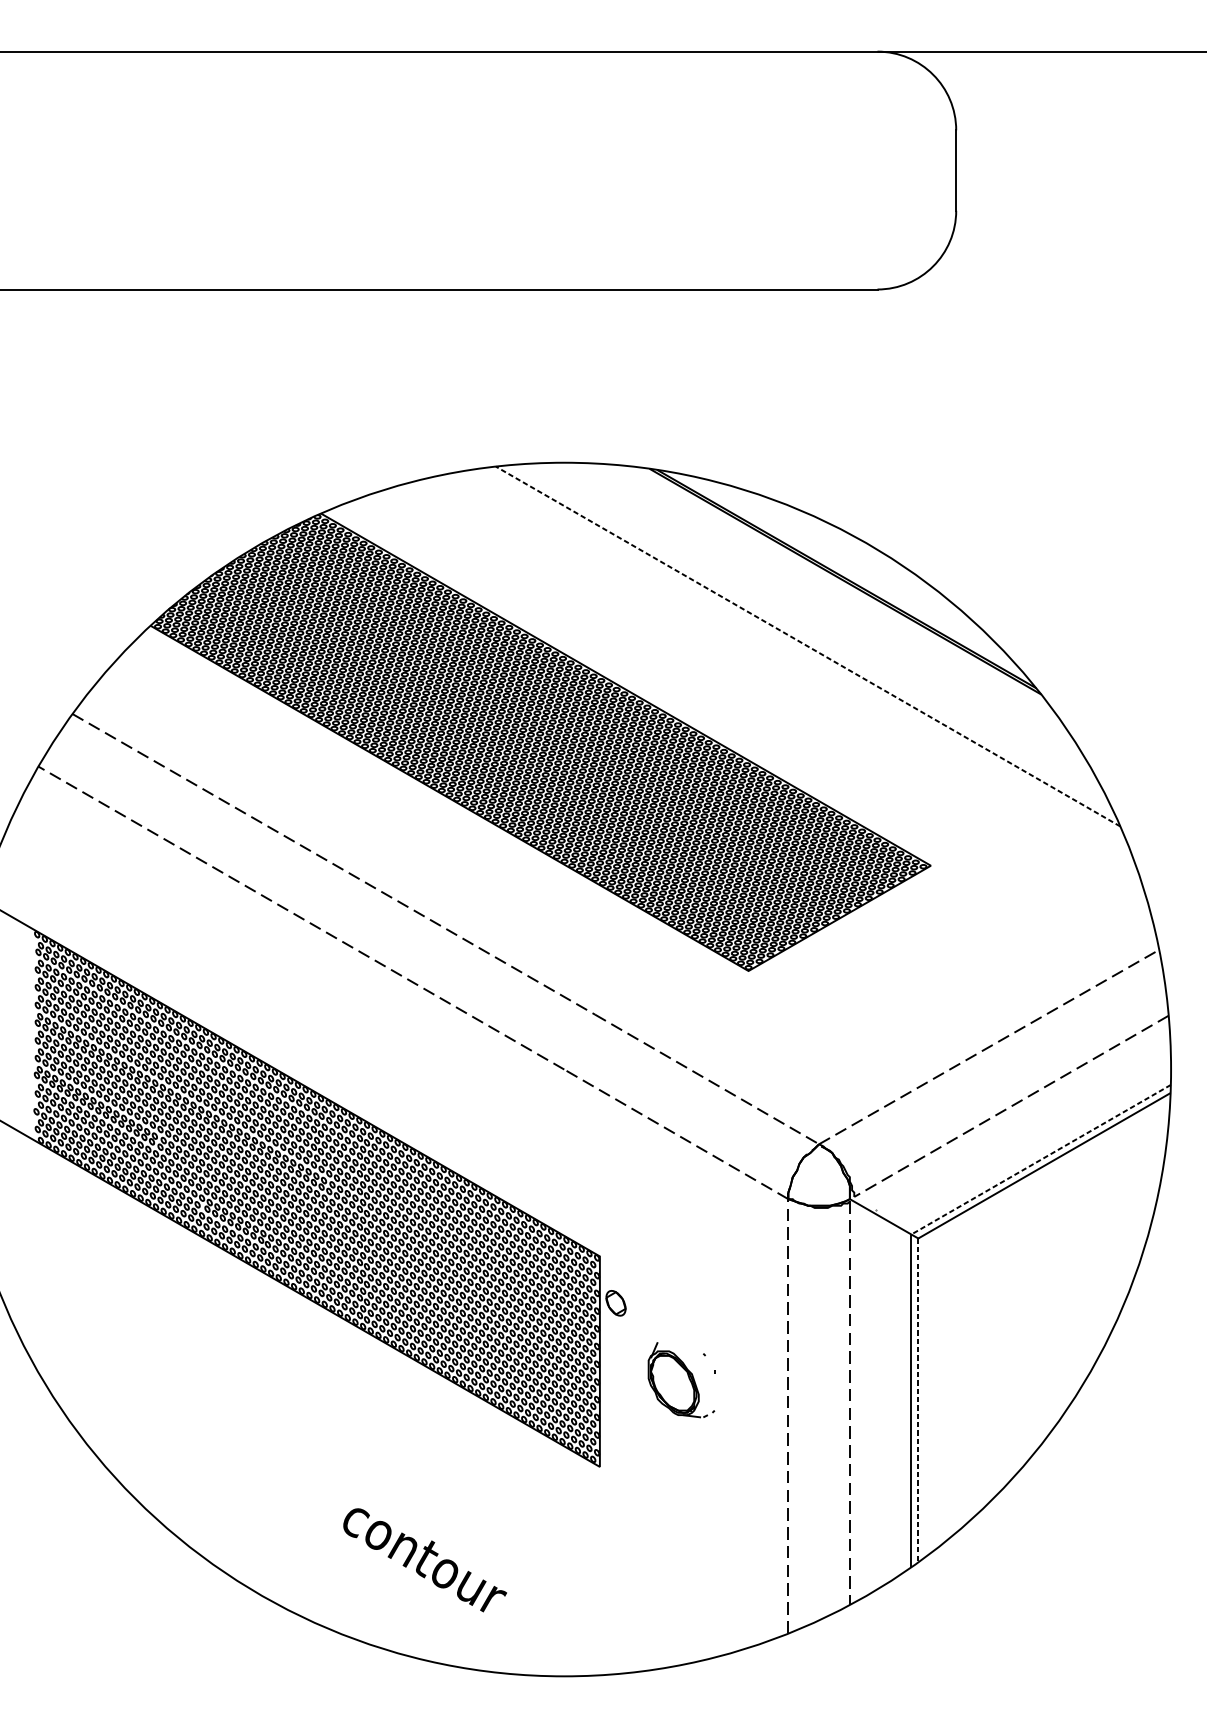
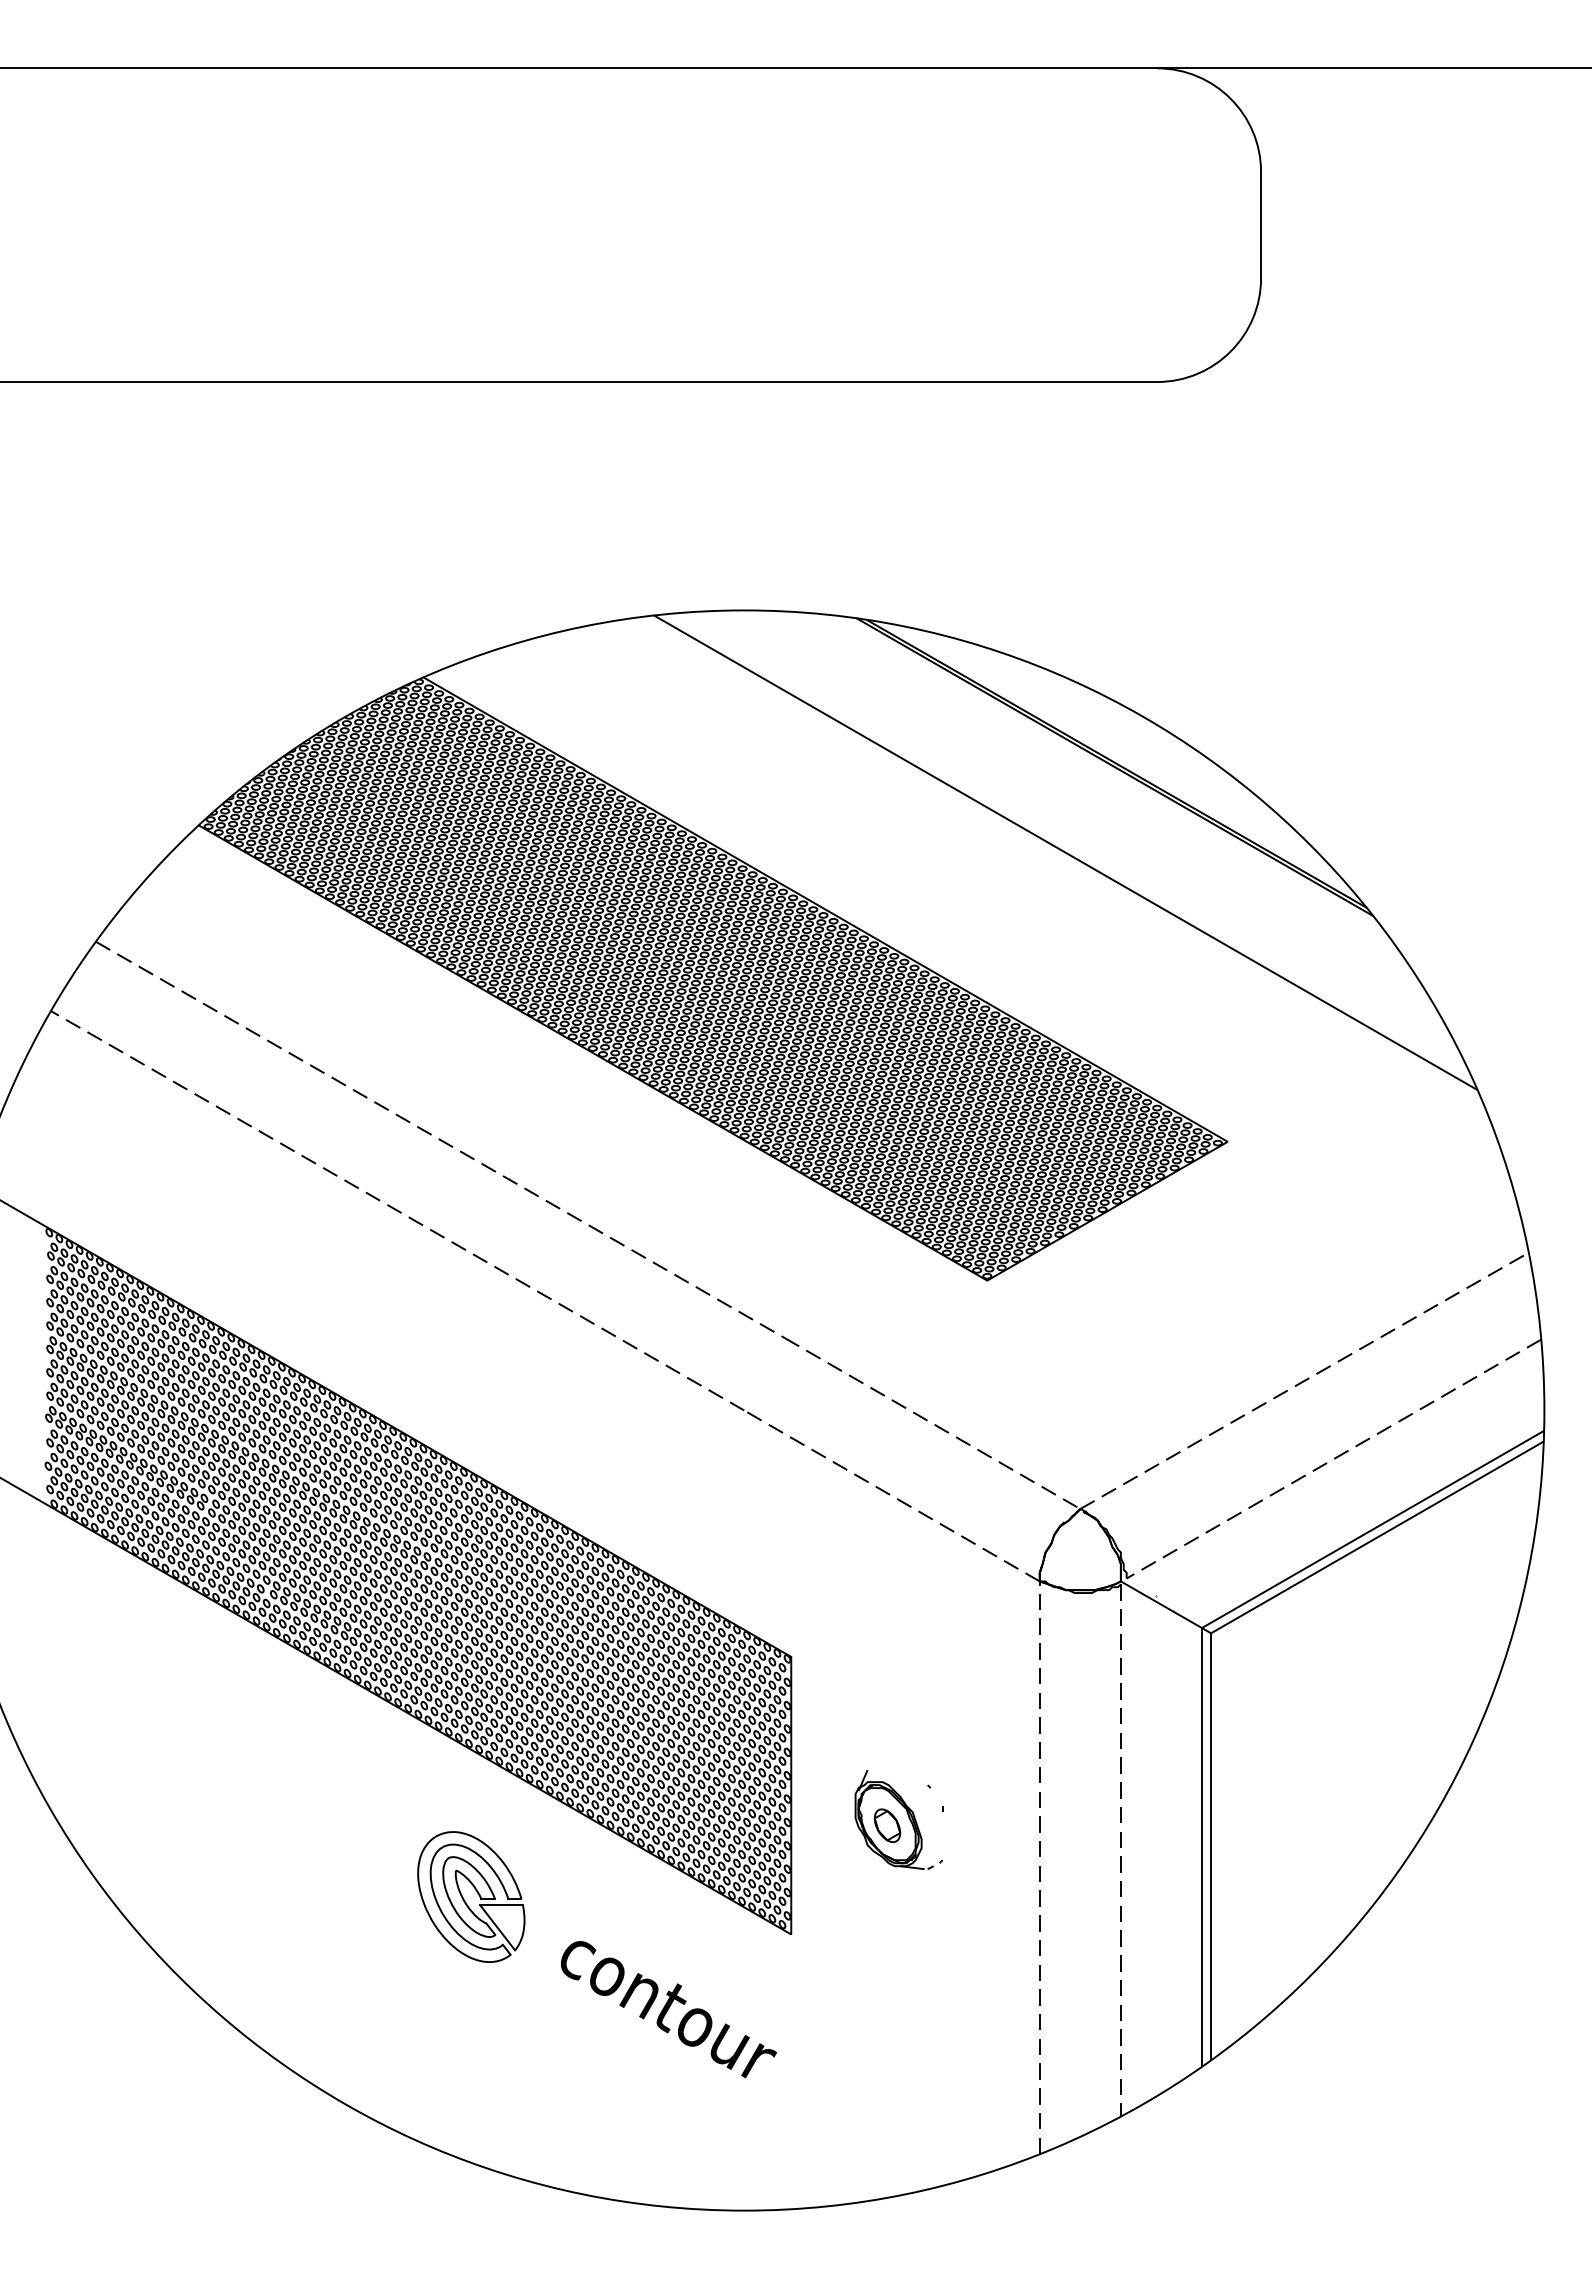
line: (807, 646) -> (1065, 852), dashed -> solid
line: (1040, 1159) -> (1372, 1529), dashed -> solid
part: (616, 1303) -> (887, 1825), moved
line: (918, 1400) -> (1211, 1846), dashed -> solid
part: (361, 1435) -> (476, 1892), added
text: (424, 1560) -> (668, 2009), moved

